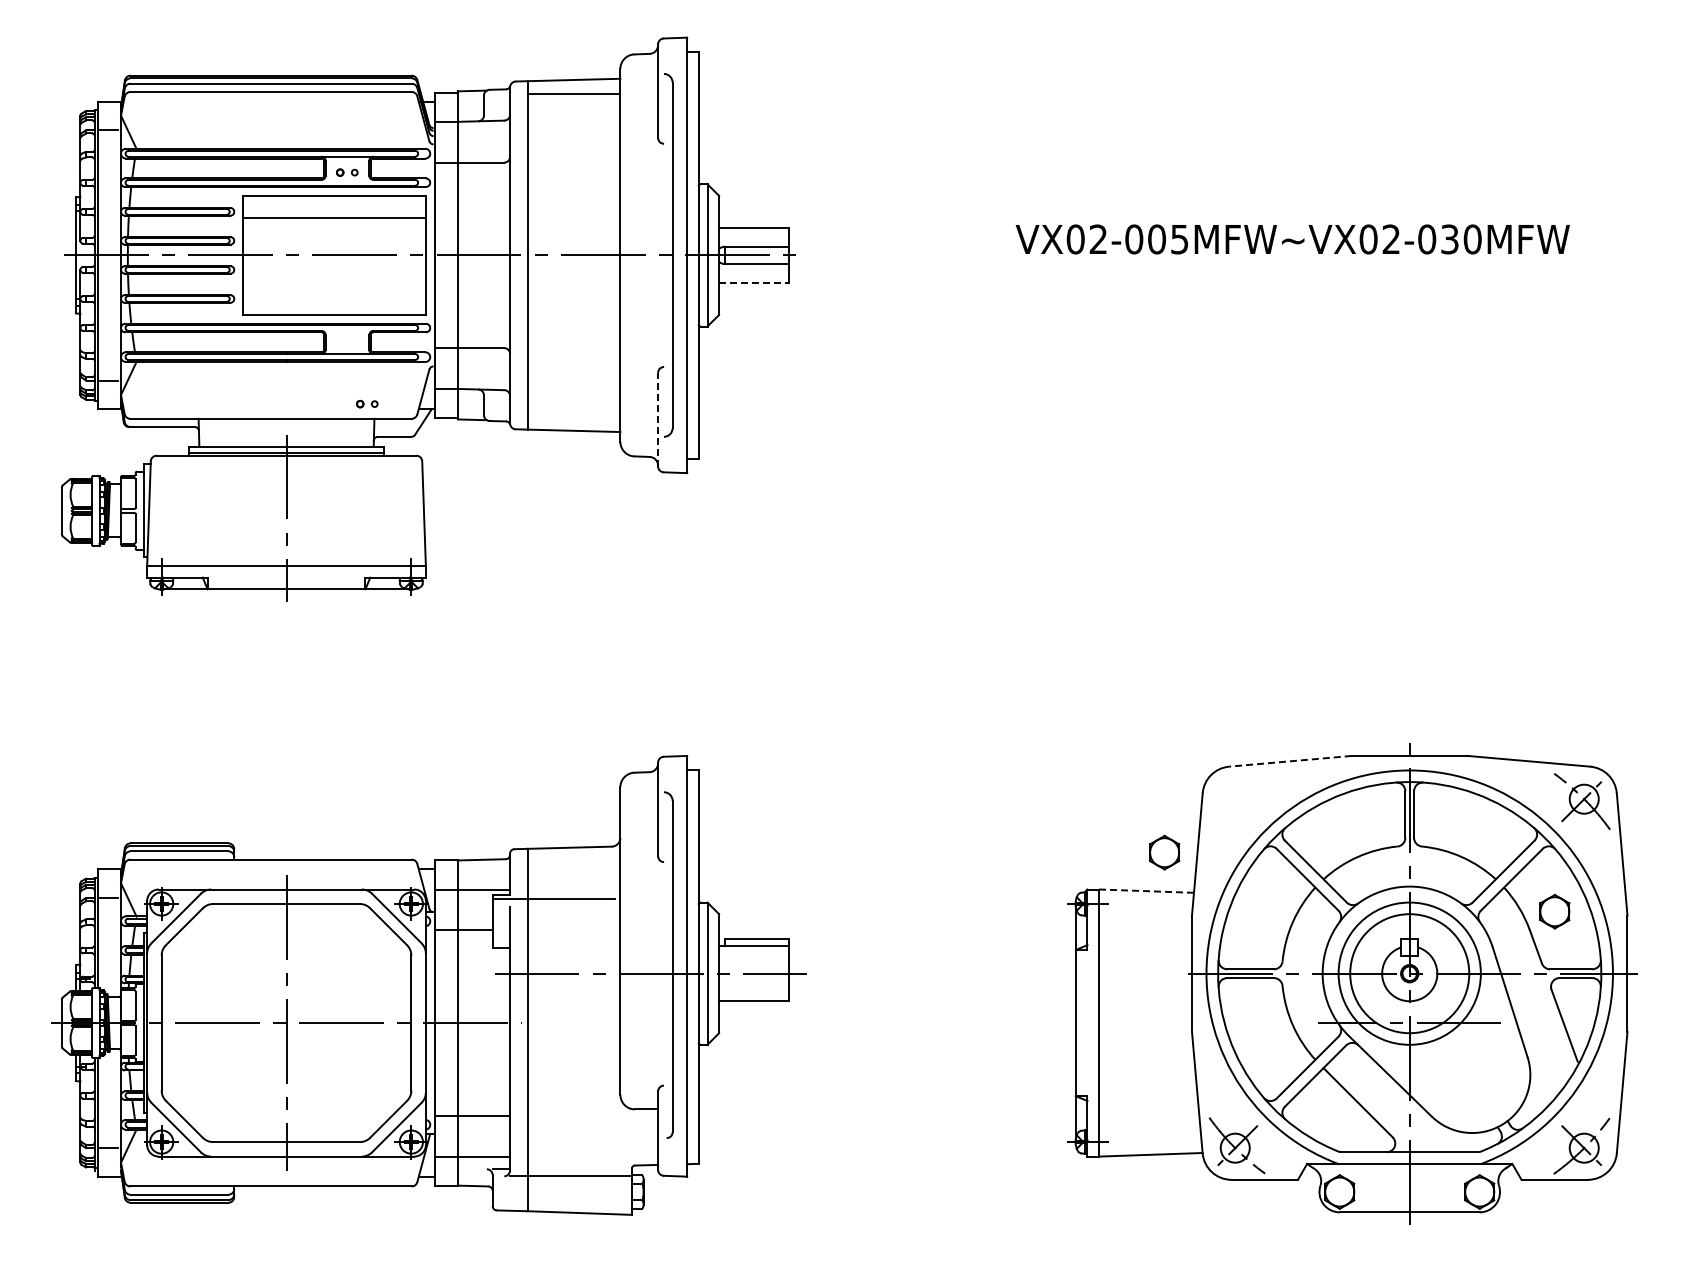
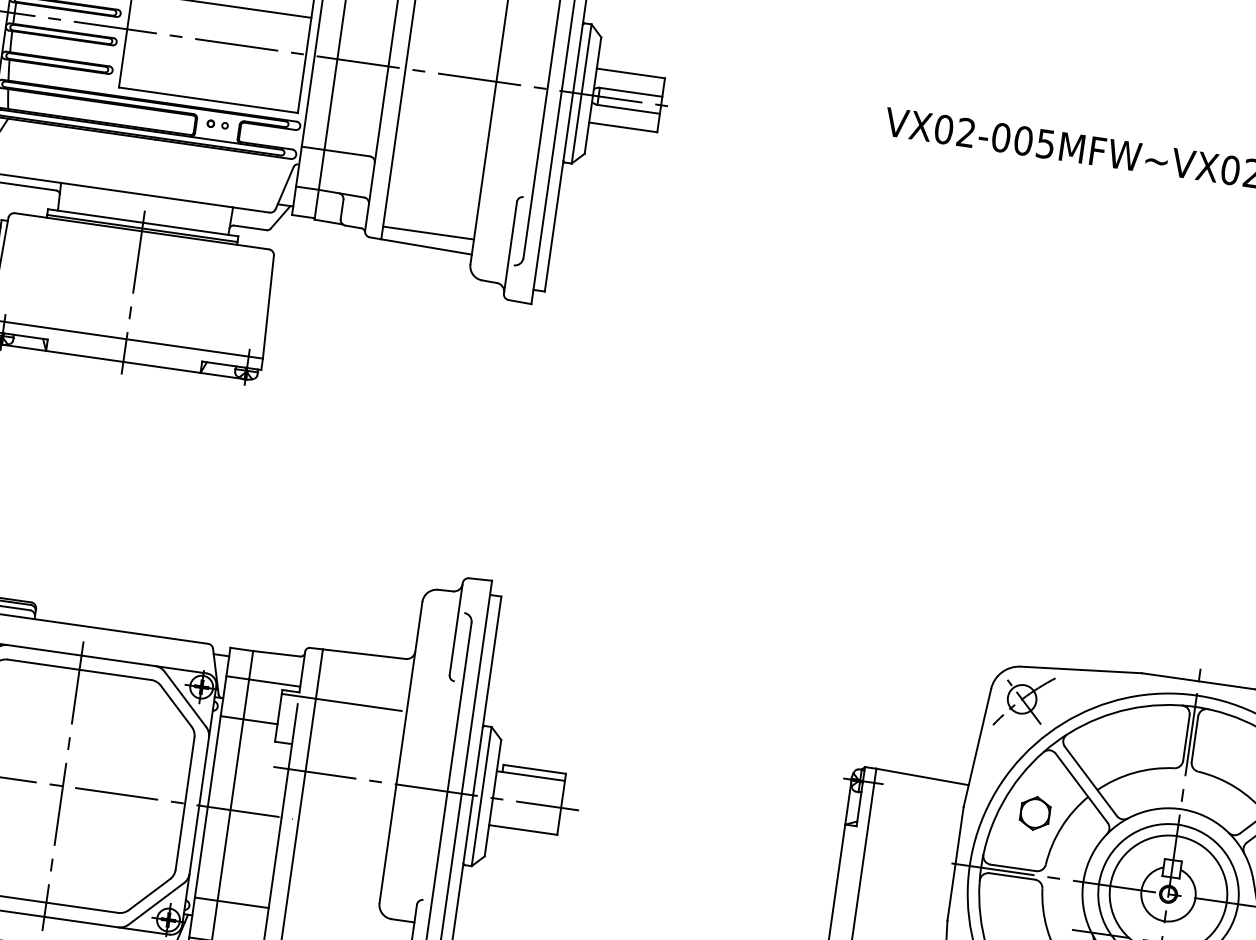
line: (753, 282) -> (622, 126), dashed -> solid
part: (367, 403) -> (218, 124), moved
line: (573, 416) -> (428, 232), added
line: (658, 419) -> (510, 247), dashed -> solid
line: (1290, 761) -> (1081, 670), dashed -> solid
part: (1237, 800) -> (1024, 700), added
part: (1164, 852) -> (1035, 813), moved
line: (1146, 891) -> (922, 777), dashed -> solid

